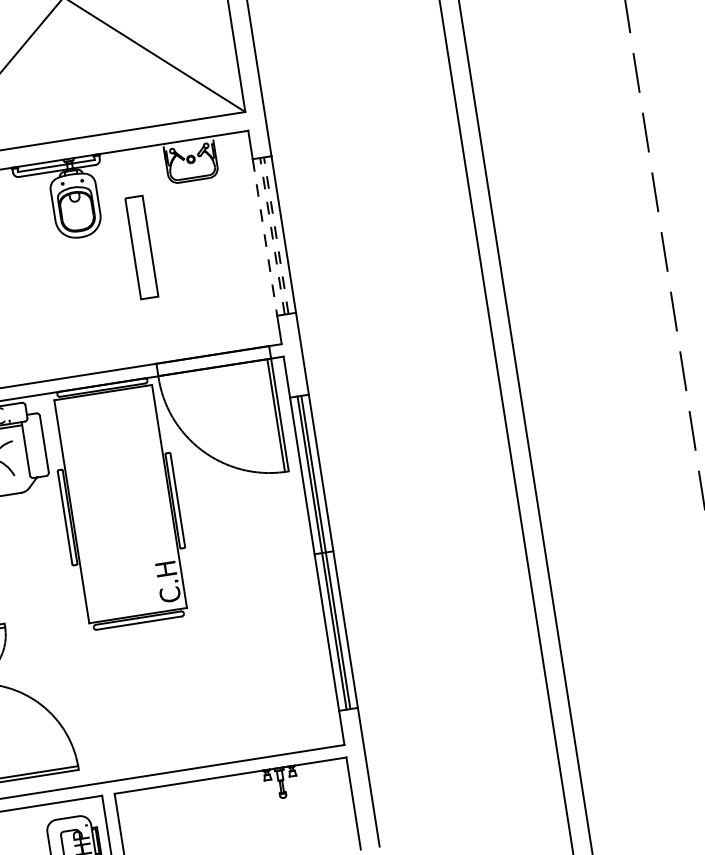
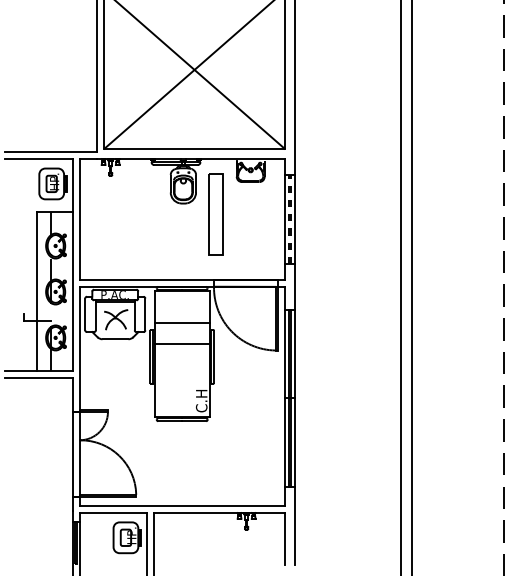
line: (264, 239) -> (284, 220), dashed -> solid
part: (140, 247) -> (215, 214), size x1.43
line: (110, 448) -> (181, 322), added
line: (116, 487) -> (181, 344), added

